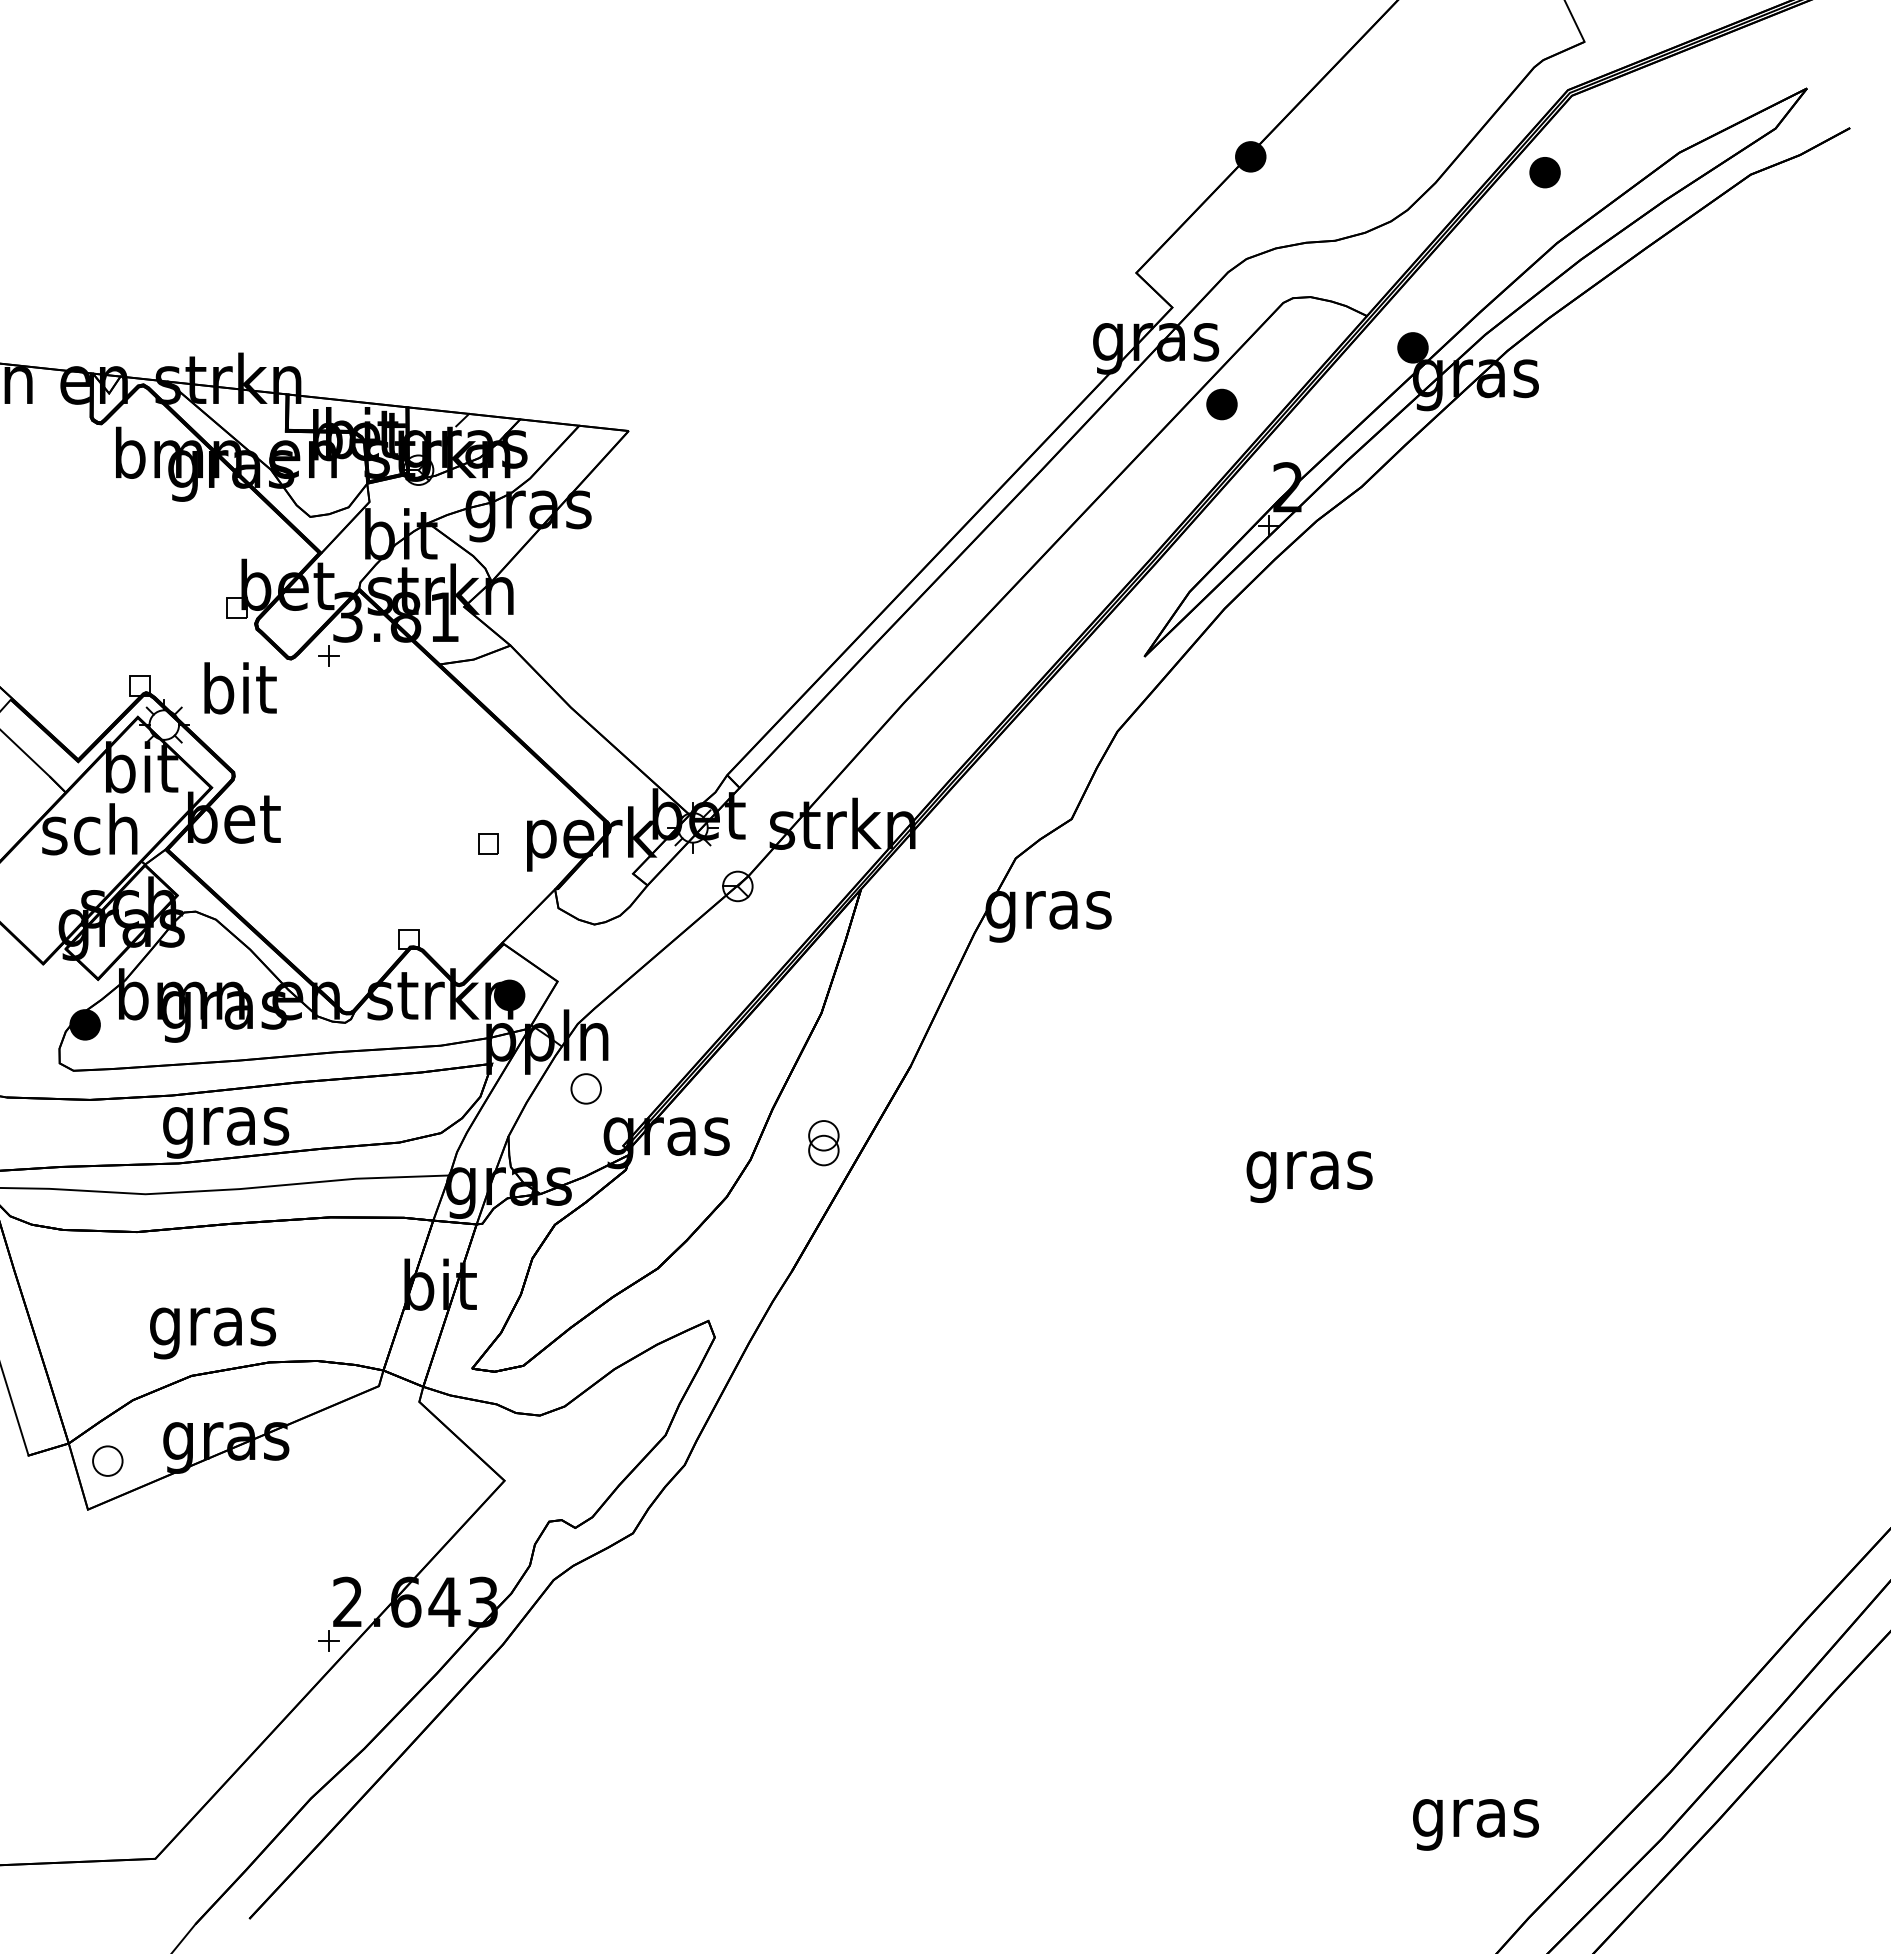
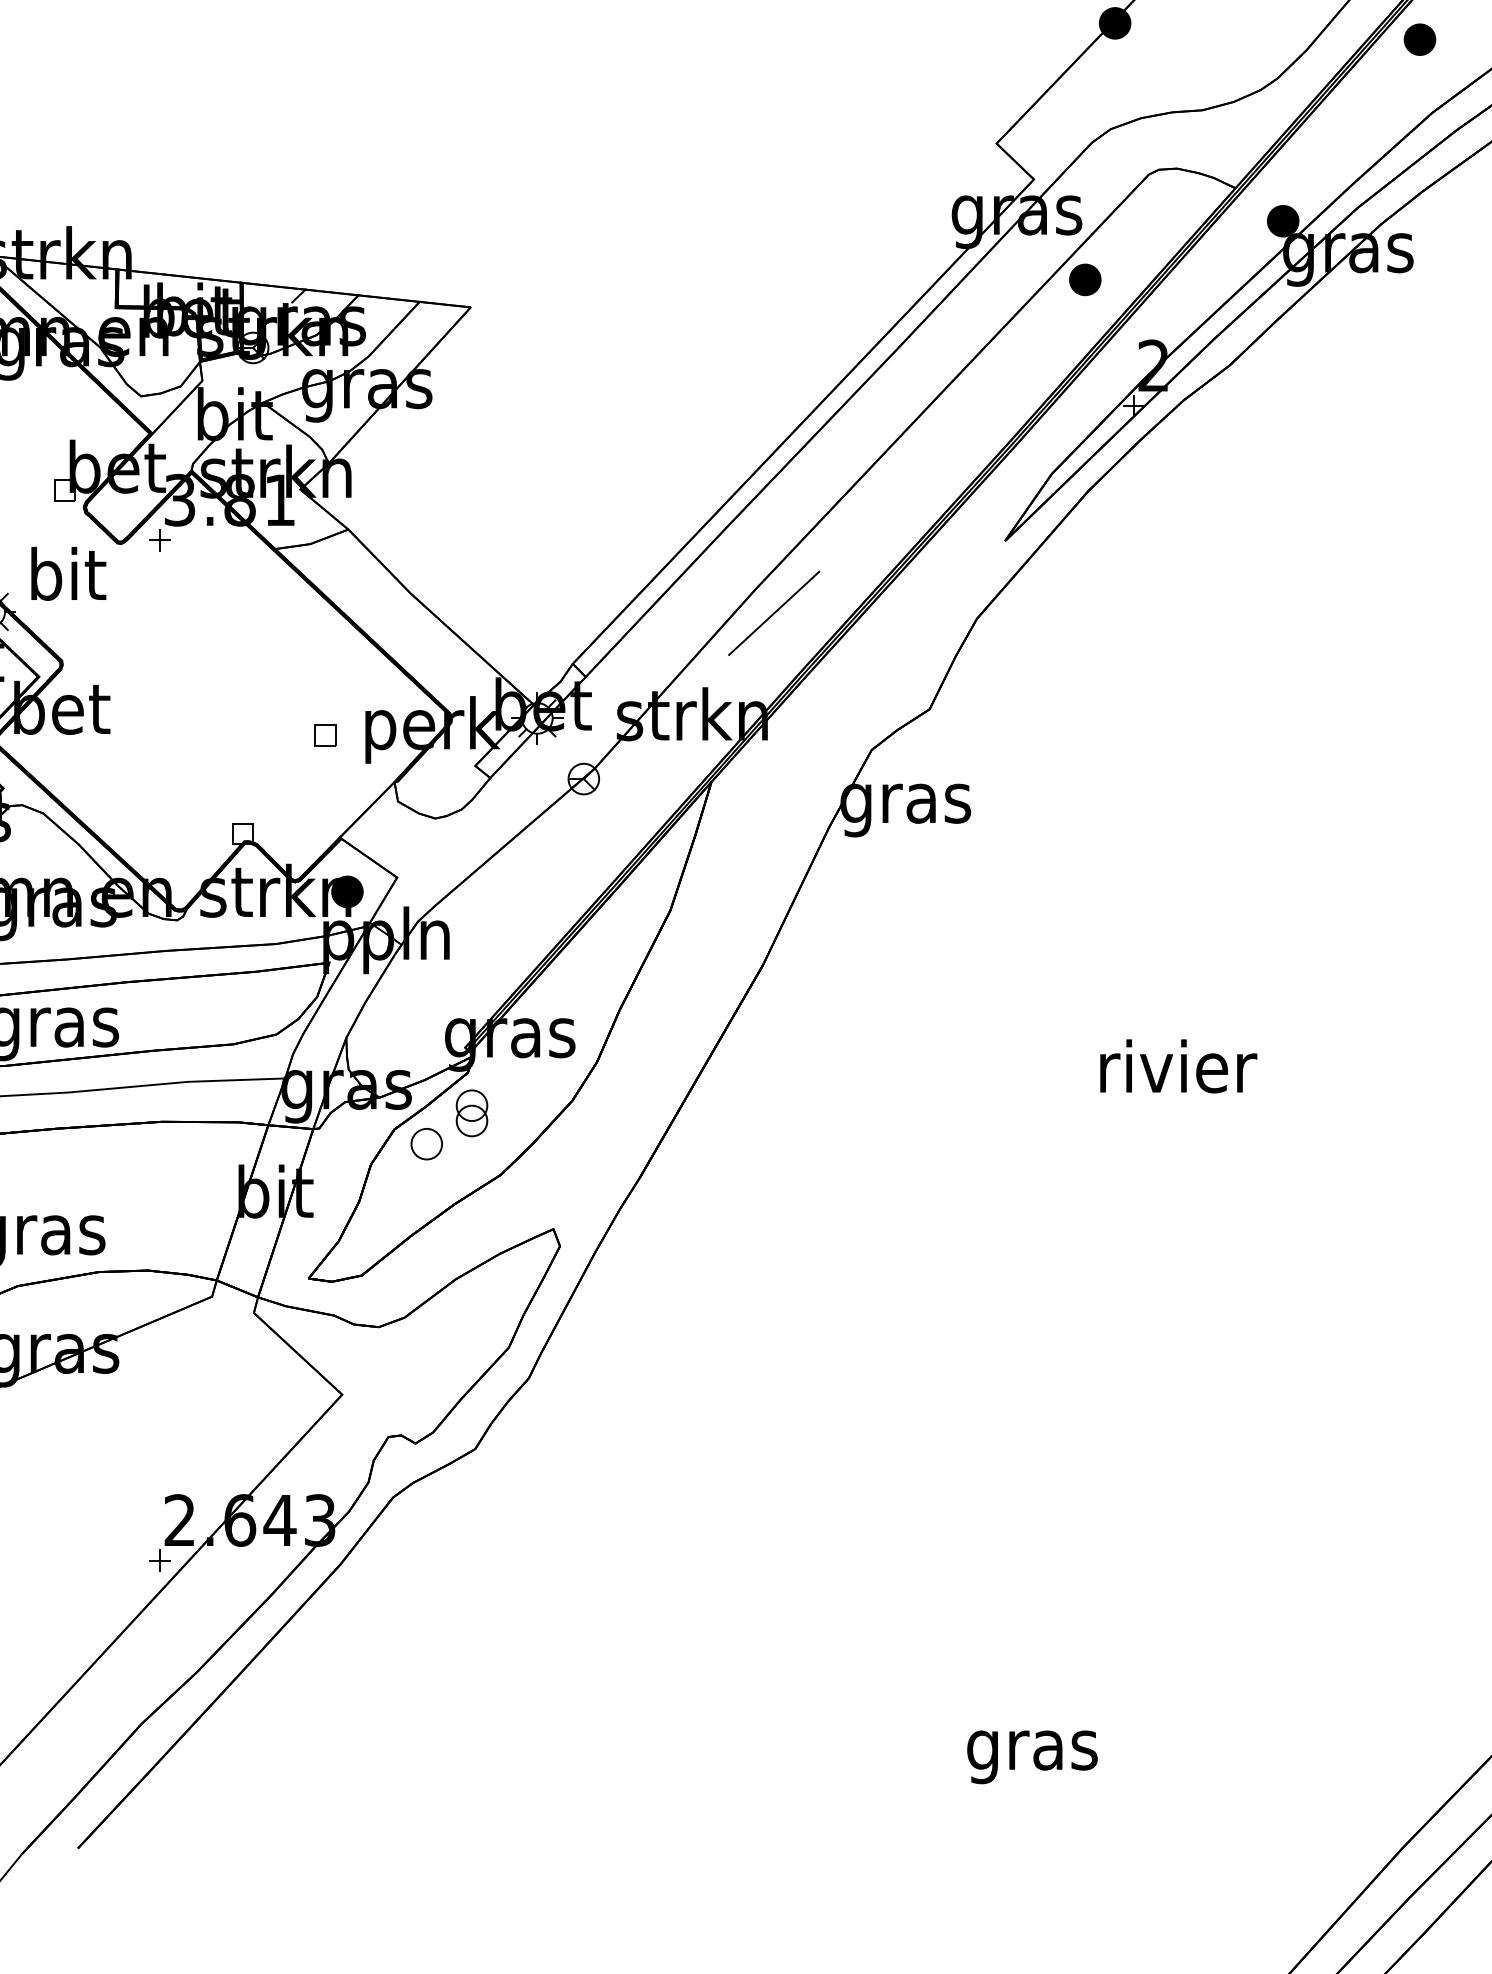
line: (921, 726) -> (774, 613), added
part: (585, 1088) -> (426, 1143), moved
part: (823, 1143) -> (471, 1113), moved
text: (1311, 1170) -> (1178, 1073), gras -> rivier
text: (1475, 1824) -> (1031, 1756), moved

